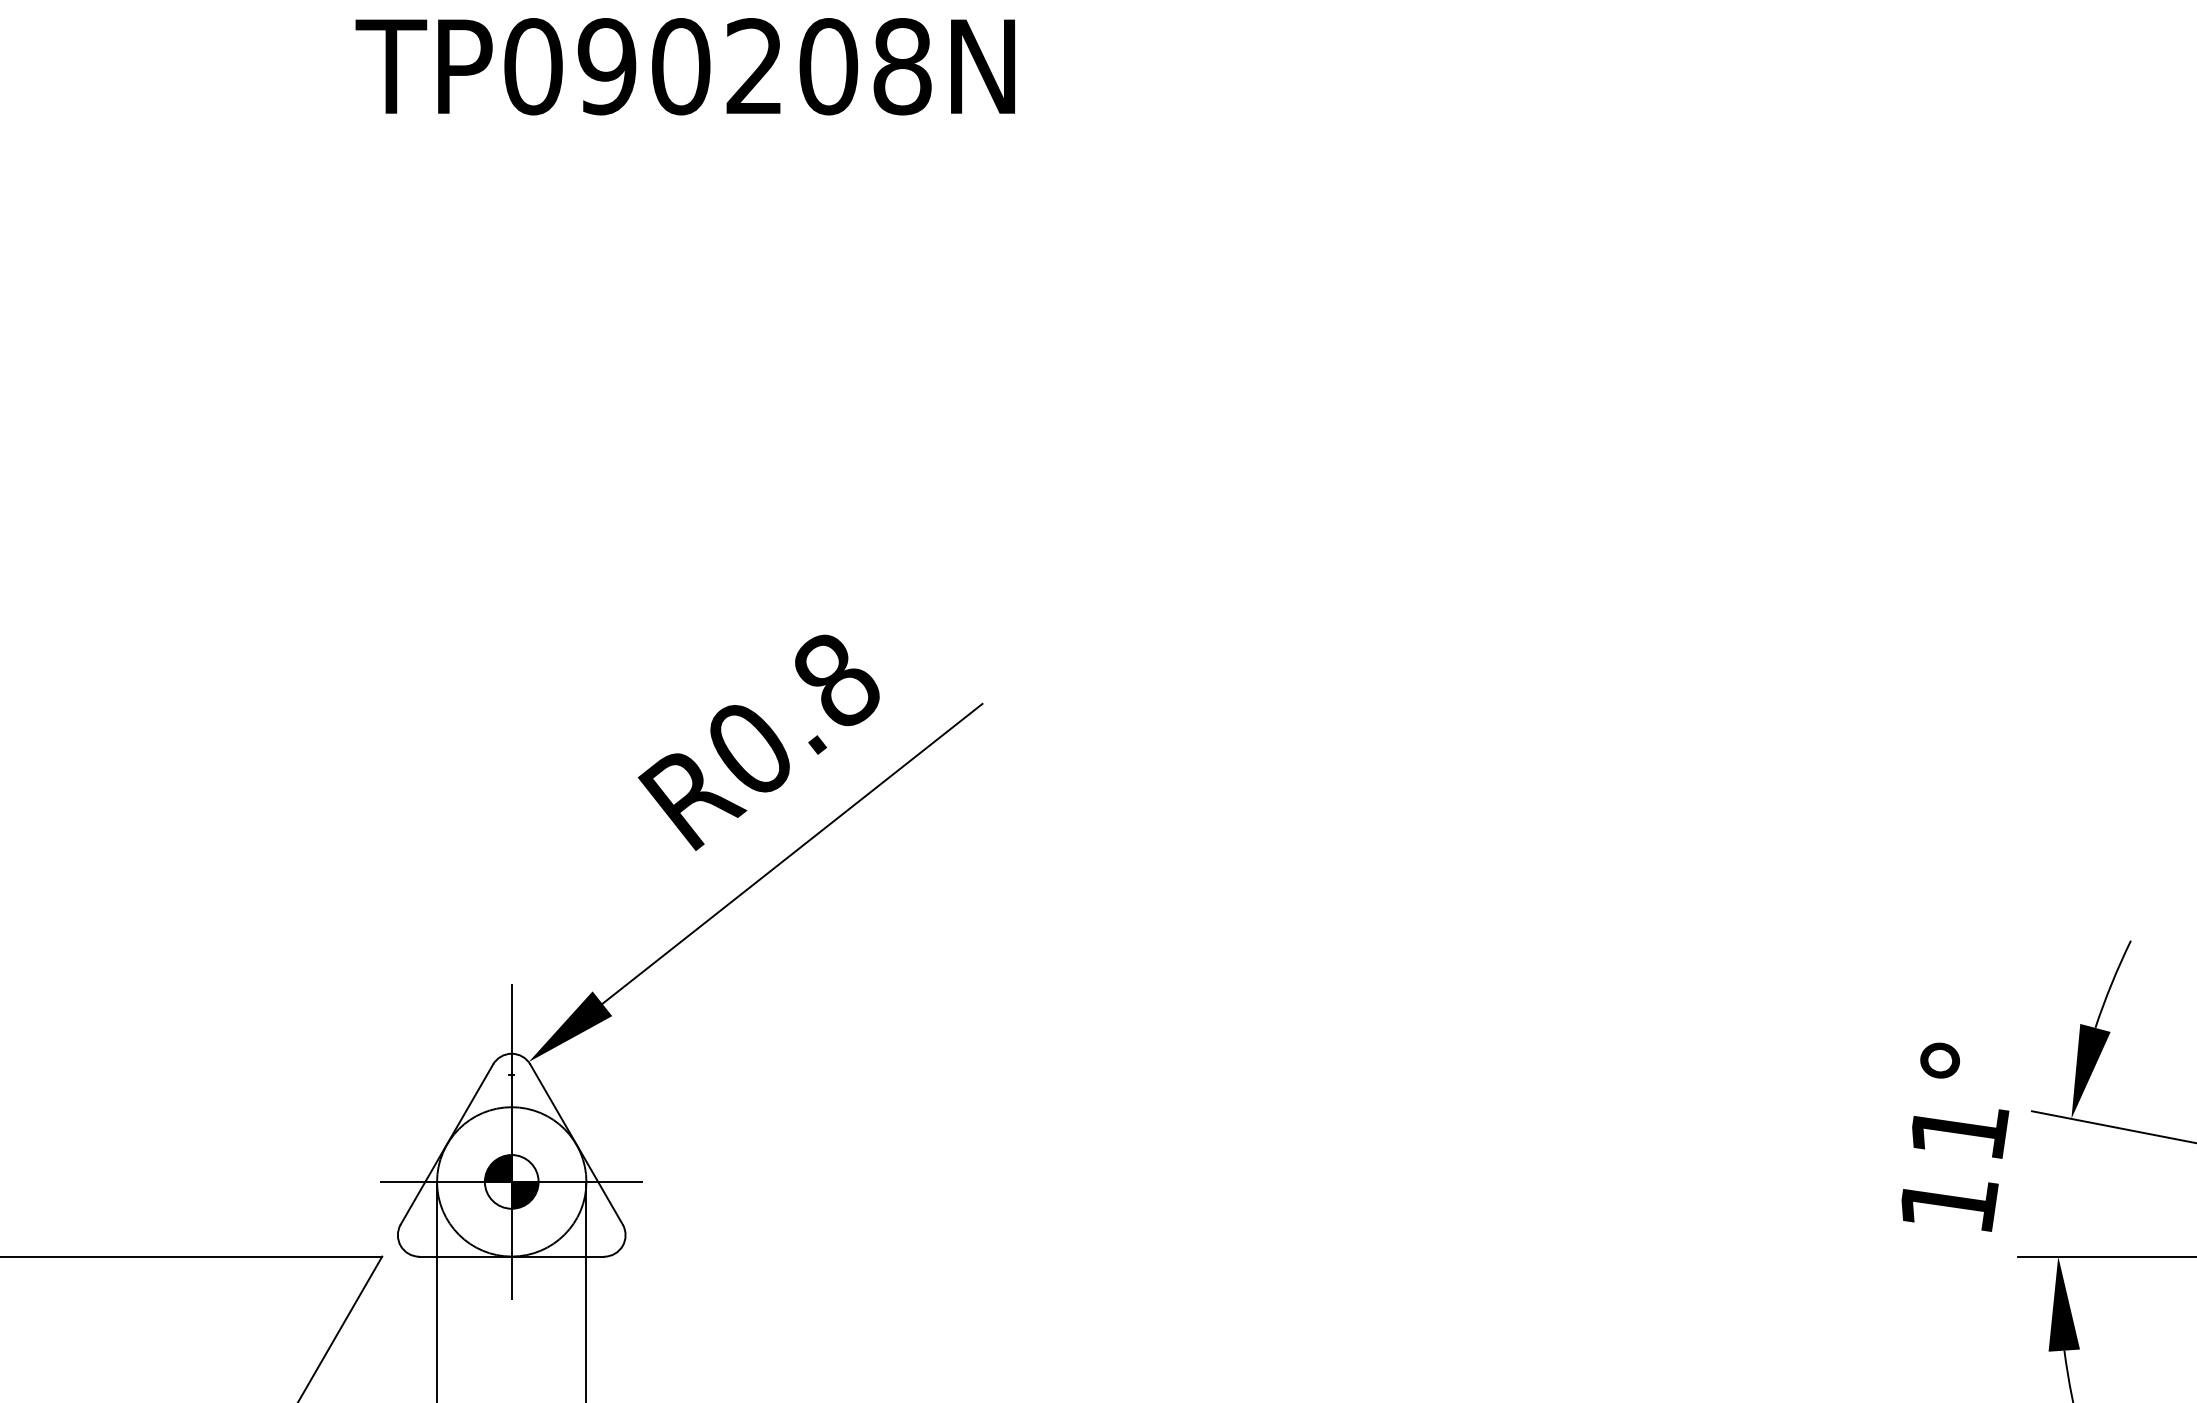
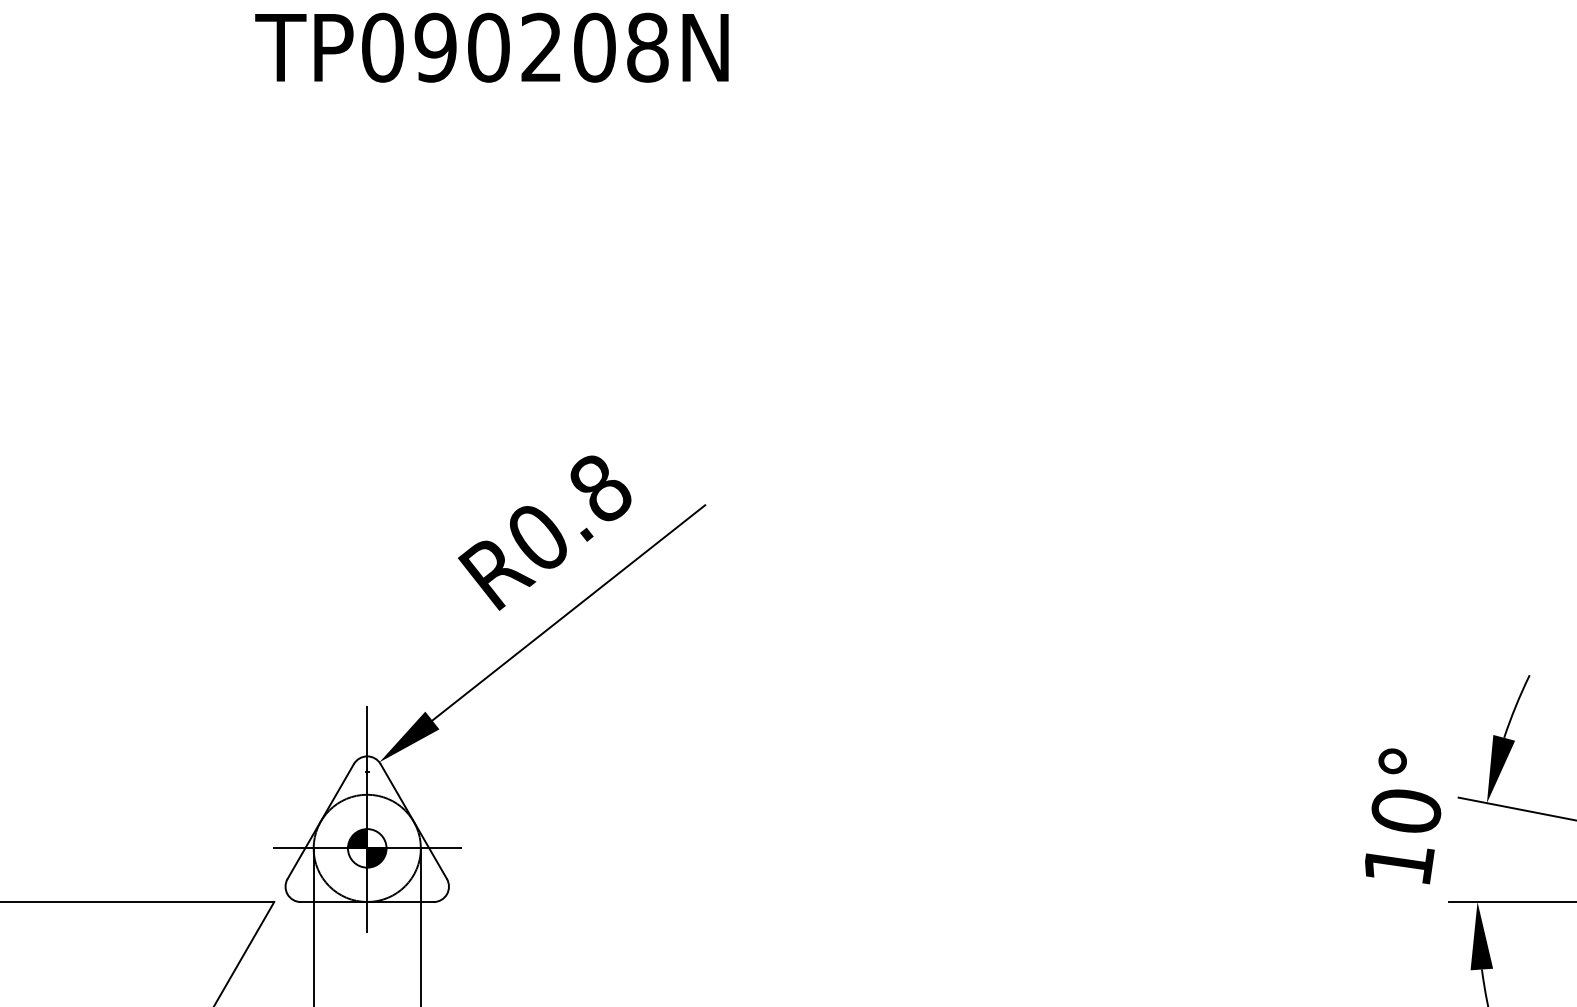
text: (1959, 1129) -> (1406, 810), 11° -> 10°

